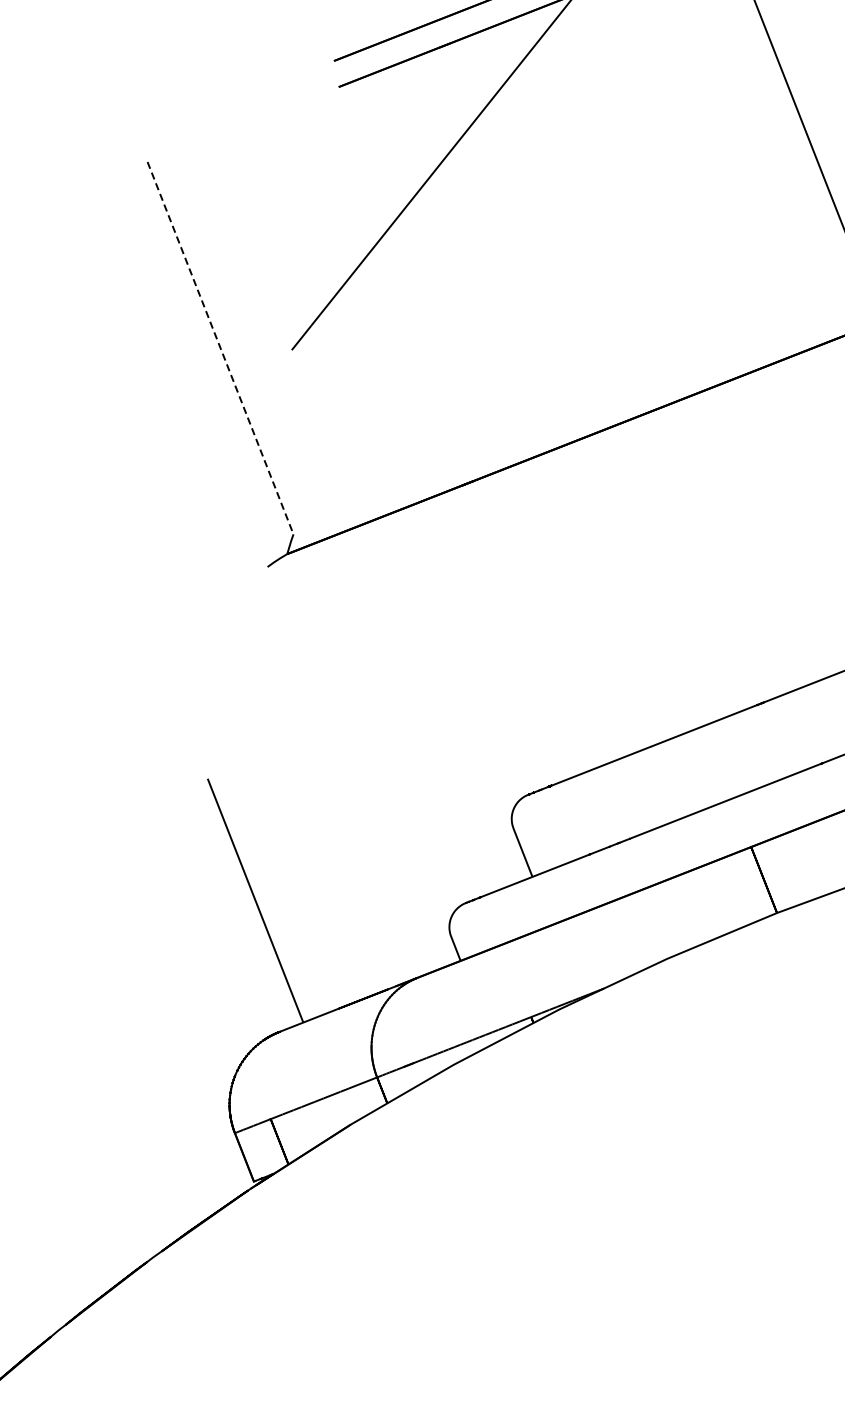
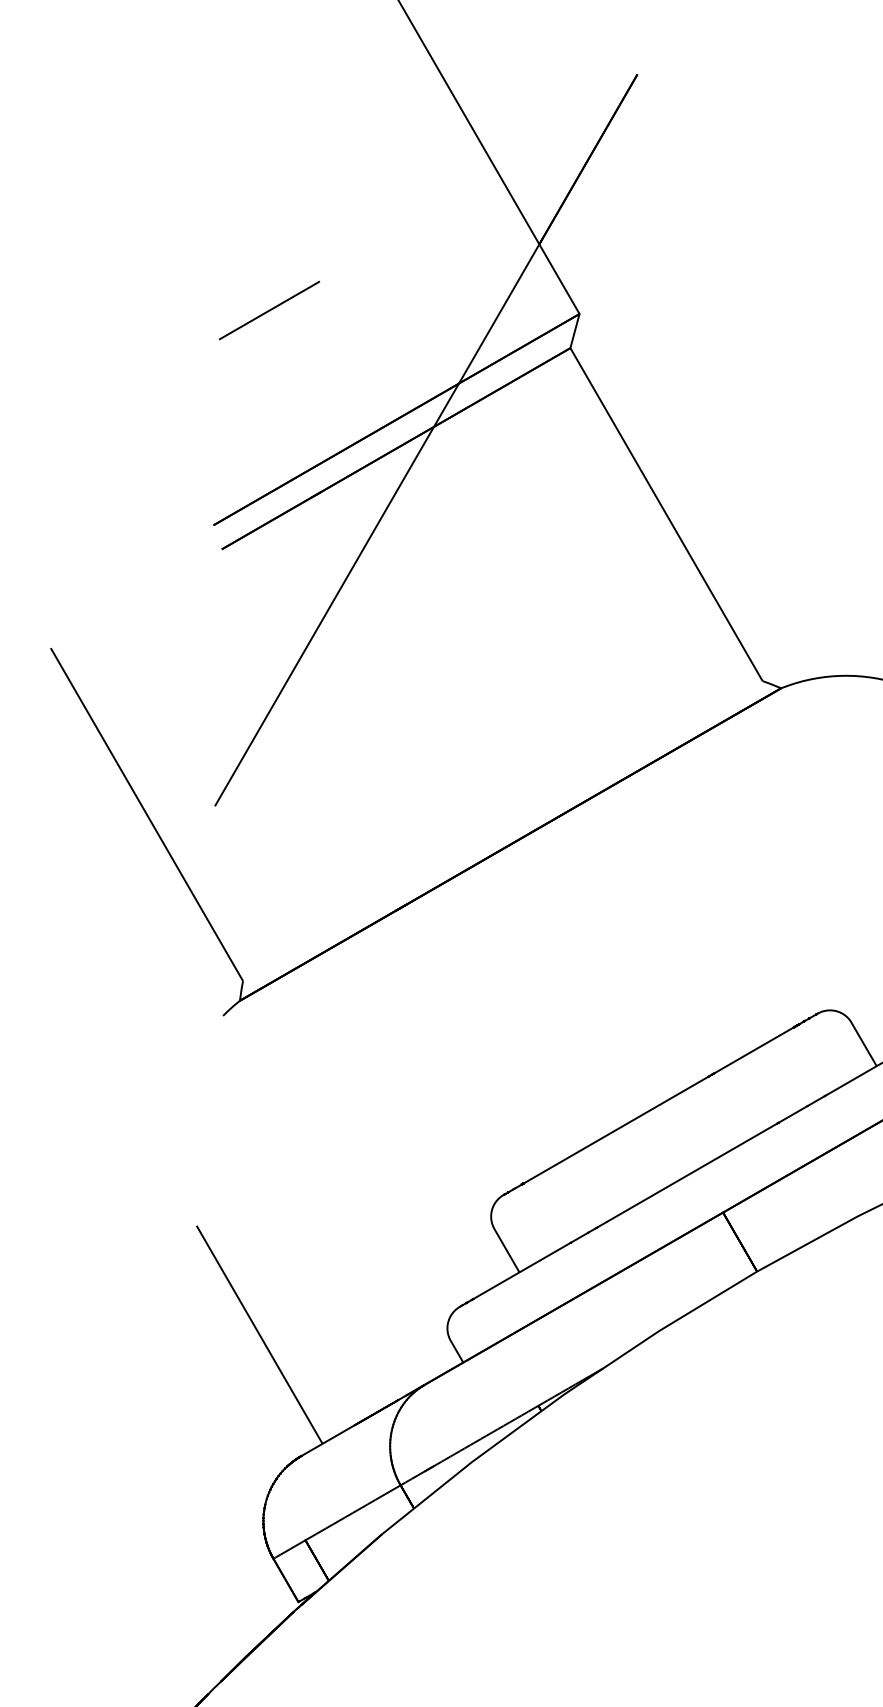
line: (221, 349) -> (147, 815), dashed -> solid

